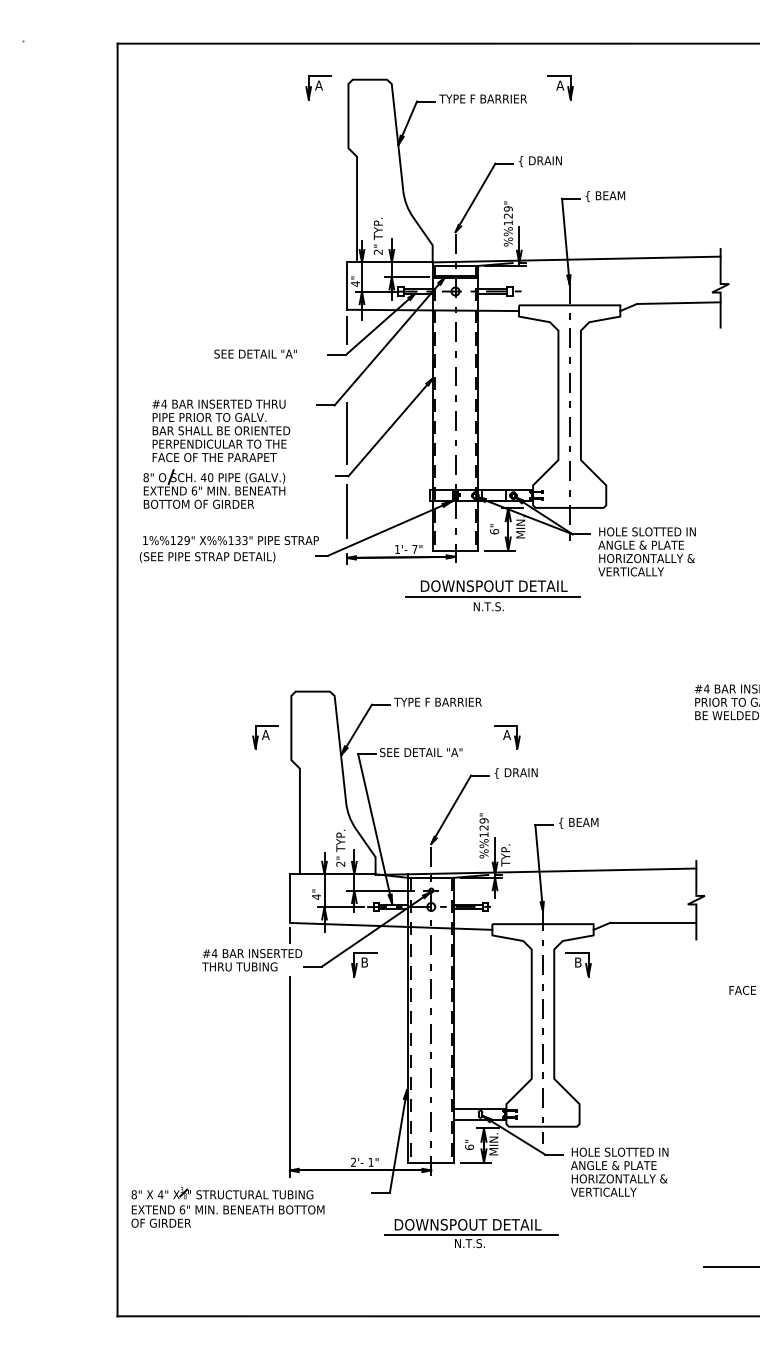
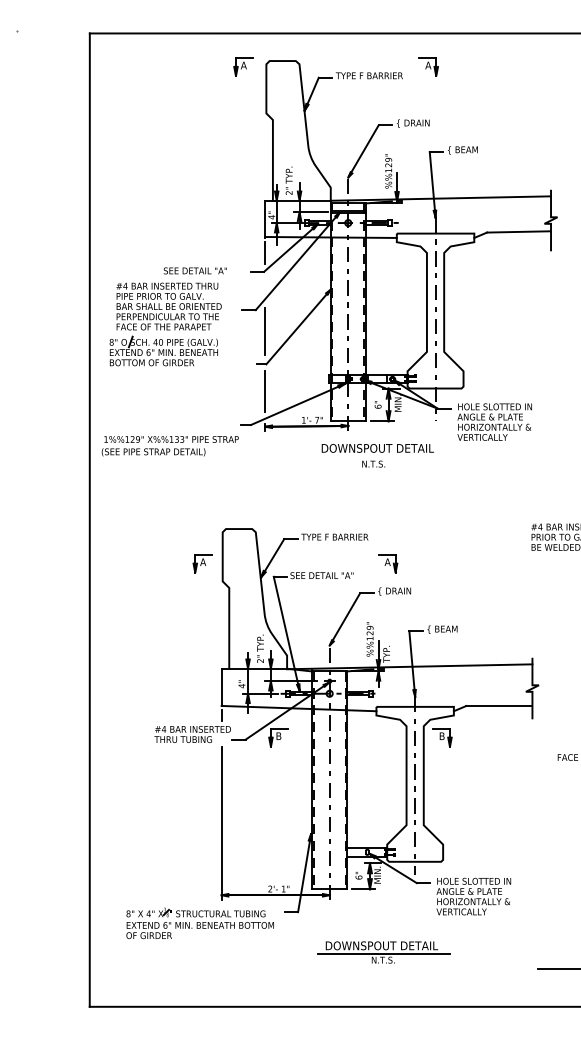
part: (216, 454) -> (165, 324), moved
text: (228, 549) -> (169, 446), moved
line: (492, 596) -> (376, 456), removed
part: (227, 1207) -> (199, 923), moved
part: (470, 1233) -> (383, 952), moved

